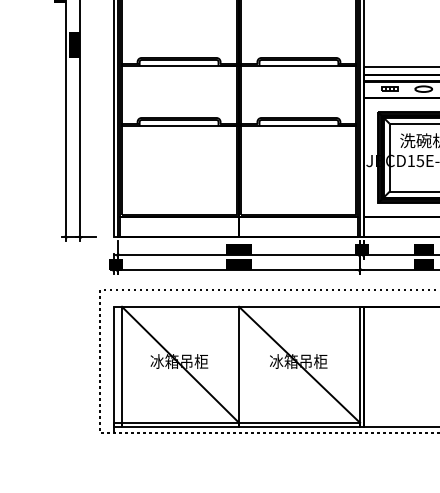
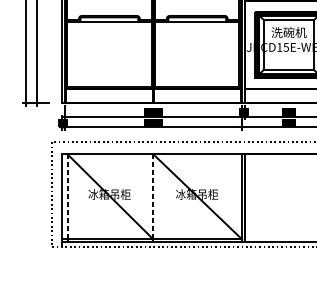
line: (122, 364) -> (67, 196), solid -> dashed
line: (239, 364) -> (153, 196), solid -> dashed

